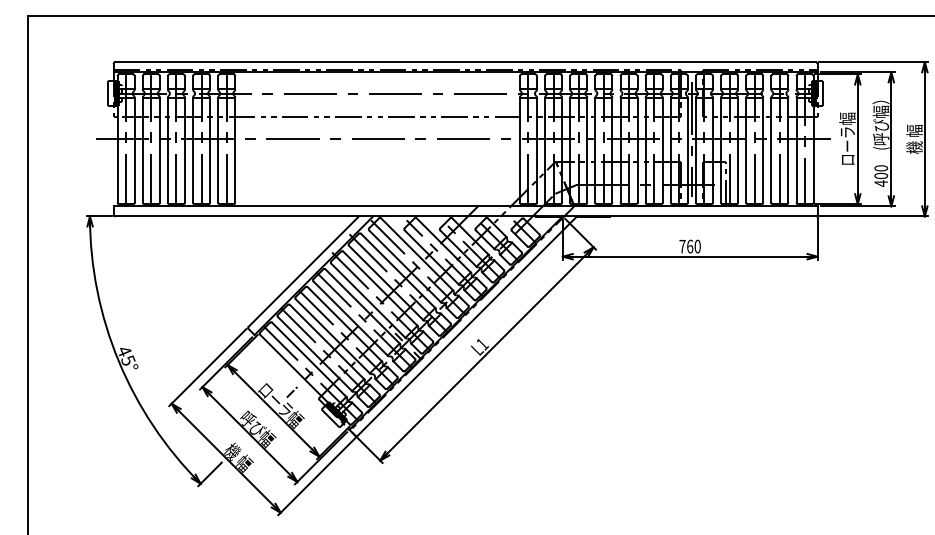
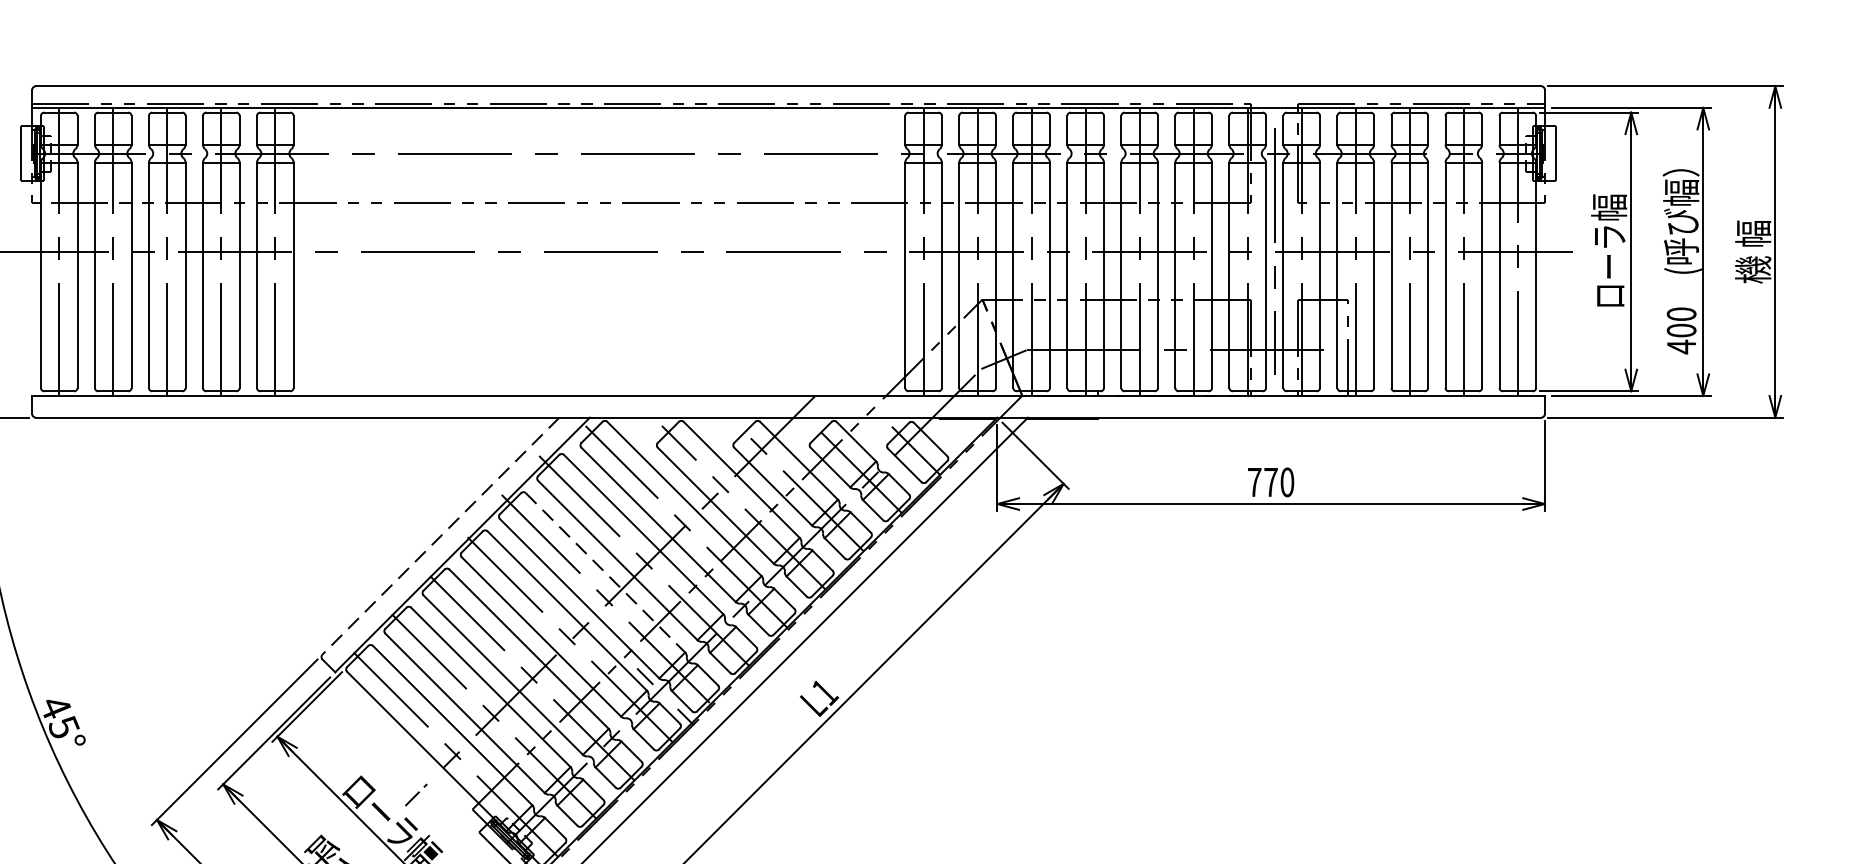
text: (690, 246) -> (1271, 482), 760 -> 770
line: (303, 271) -> (440, 535), solid -> dashed
line: (380, 289) -> (605, 574), solid -> dashed

